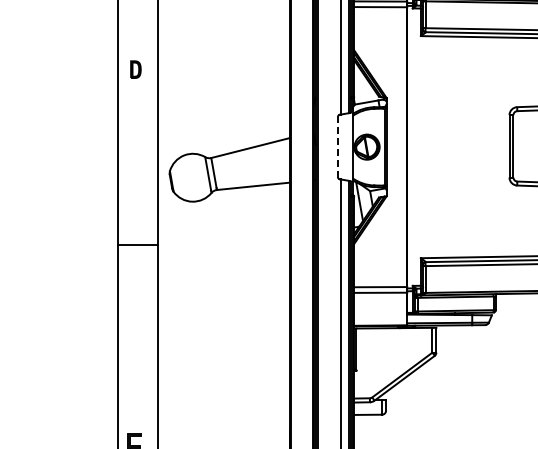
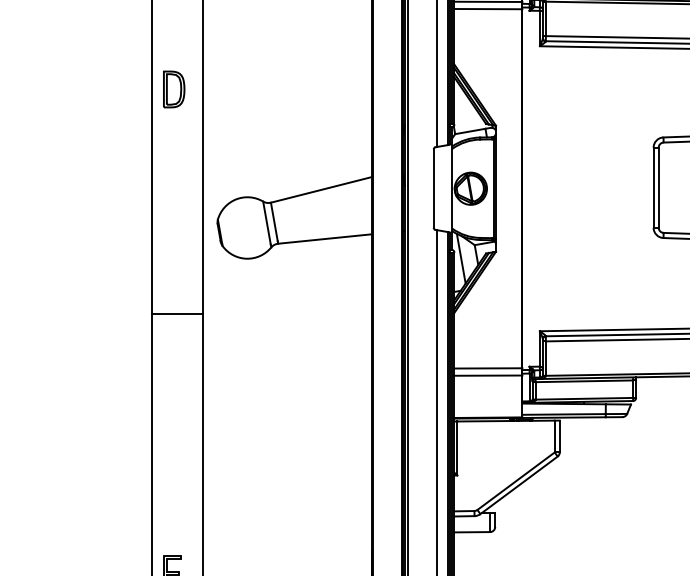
part: (135, 69) -> (173, 89), size x1.67
line: (338, 147) -> (434, 189), dashed -> solid

